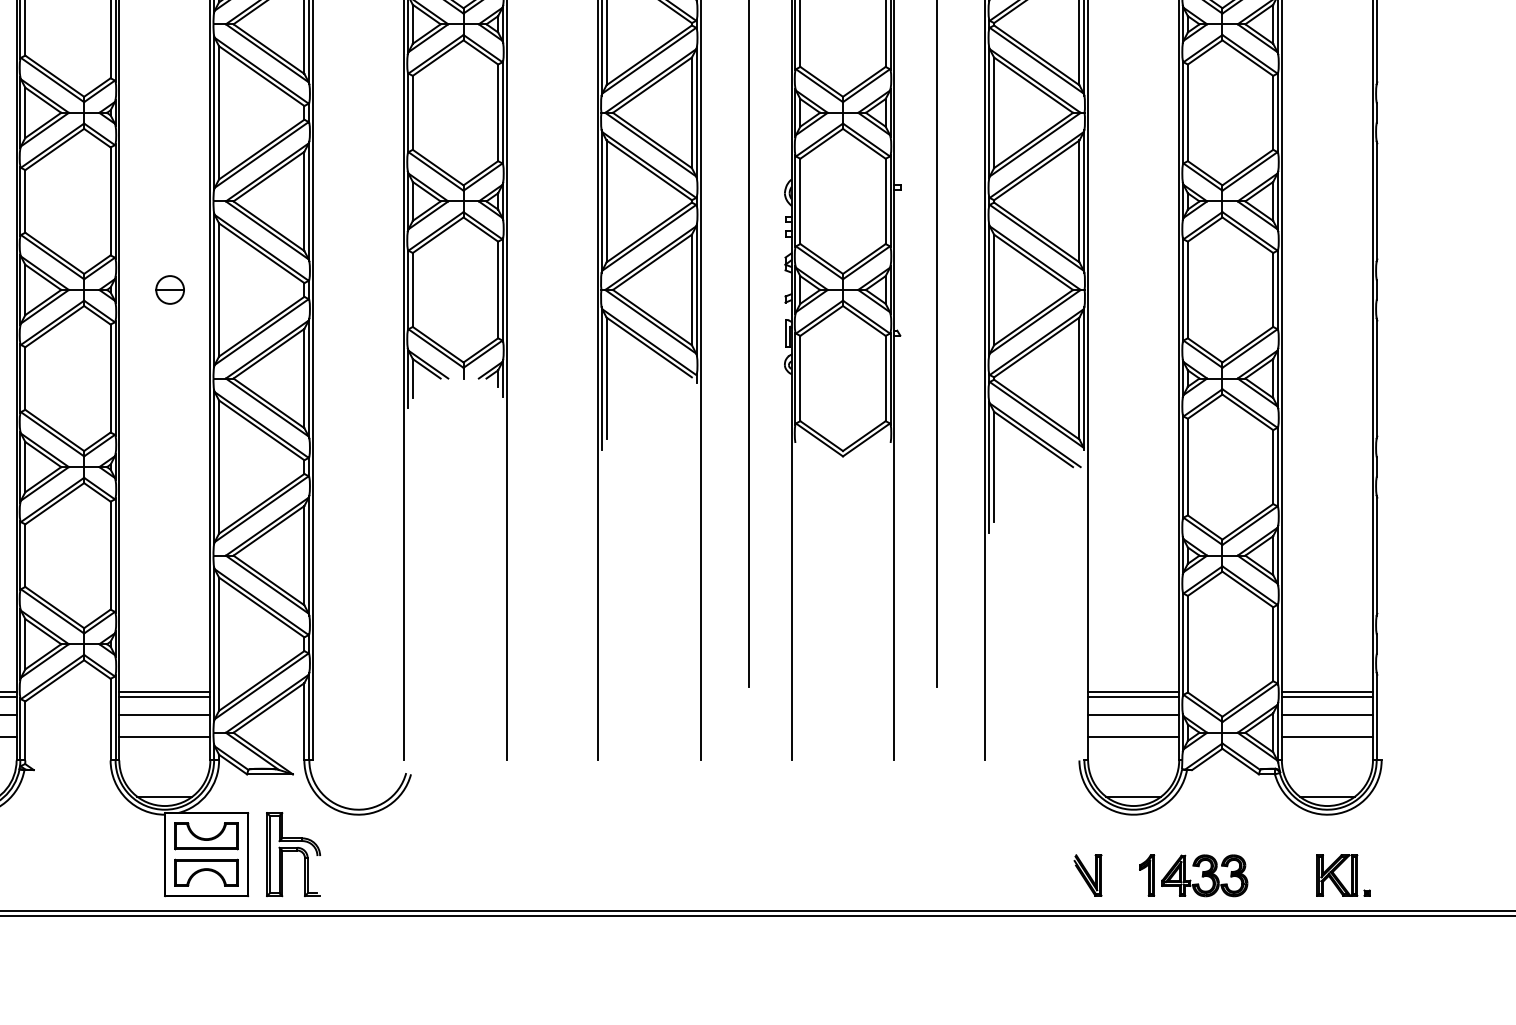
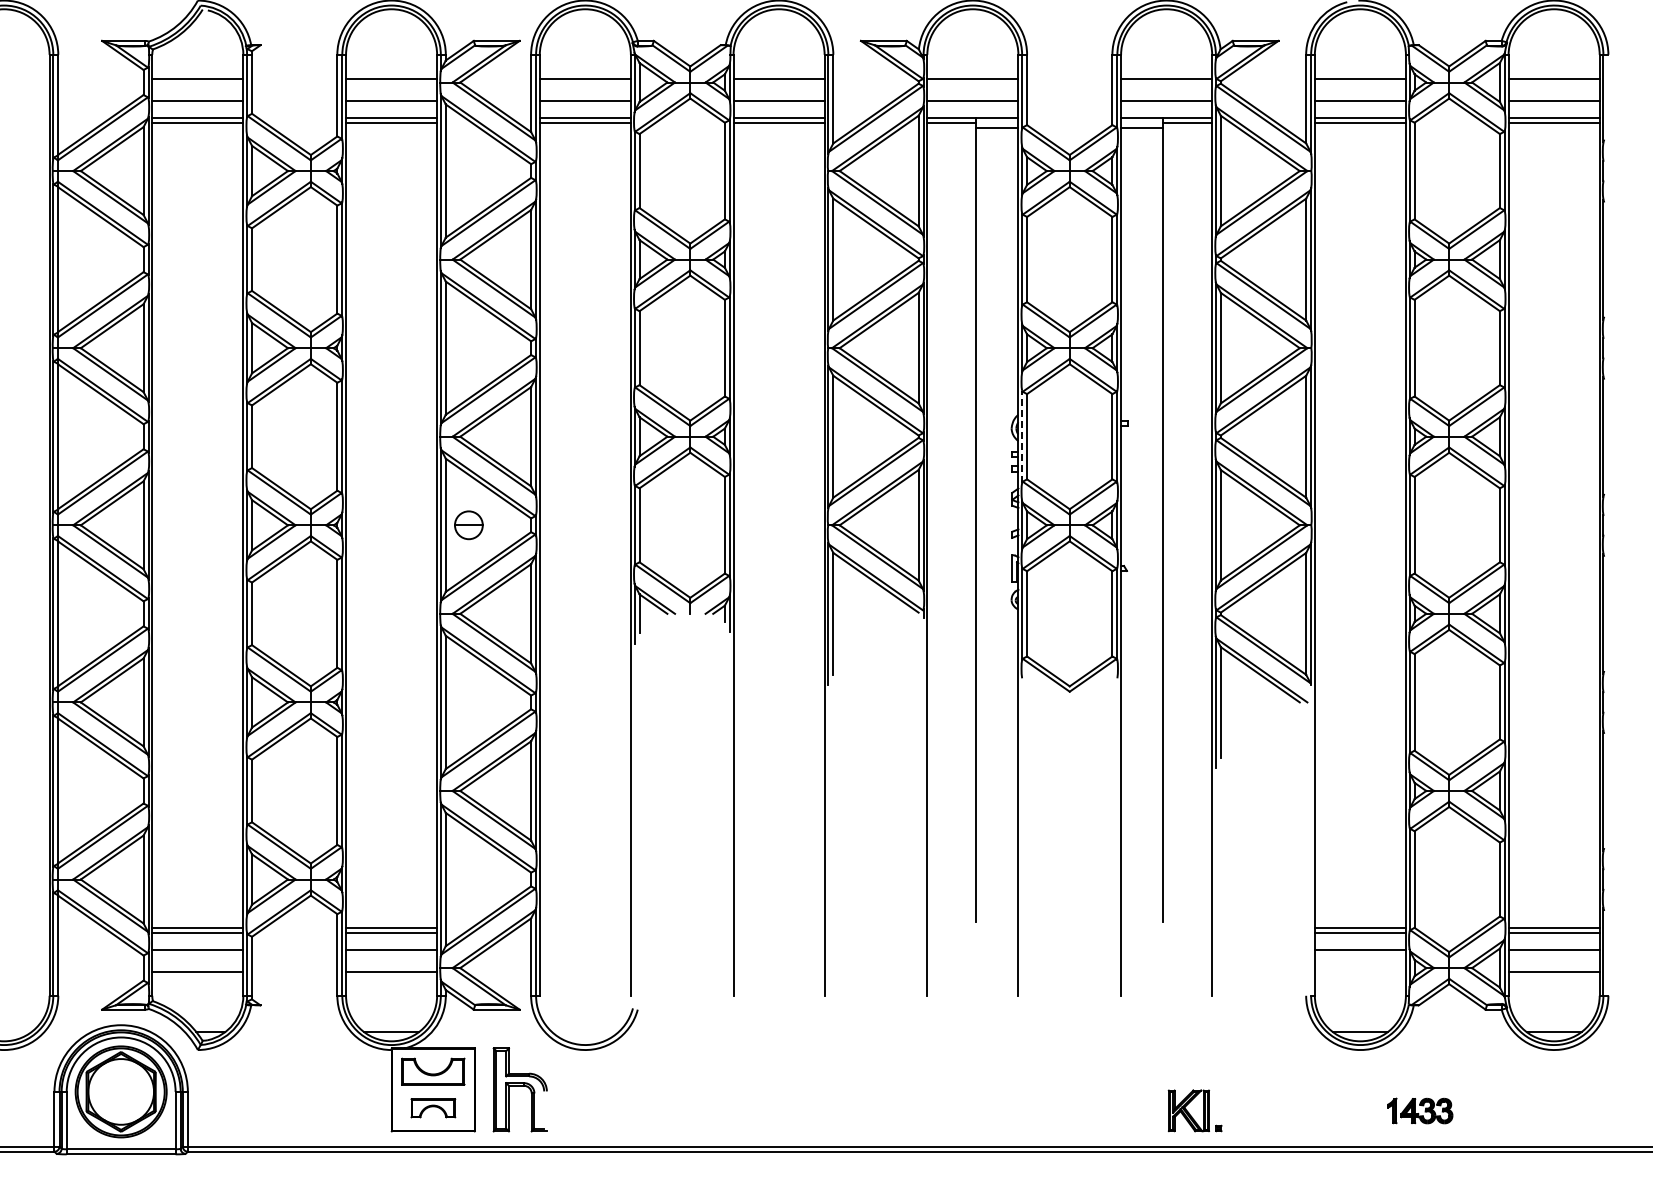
line: (795, 201) -> (1022, 436), solid -> dashed
part: (169, 290) -> (468, 525), moved
line: (1132, 736) -> (1359, 971), removed
part: (206, 873) -> (433, 1108), size x0.7
part: (1087, 875) -> (1314, 1110), removed
part: (1192, 875) -> (1419, 1110), size x0.6
part: (1342, 875) -> (1194, 1110), moved

